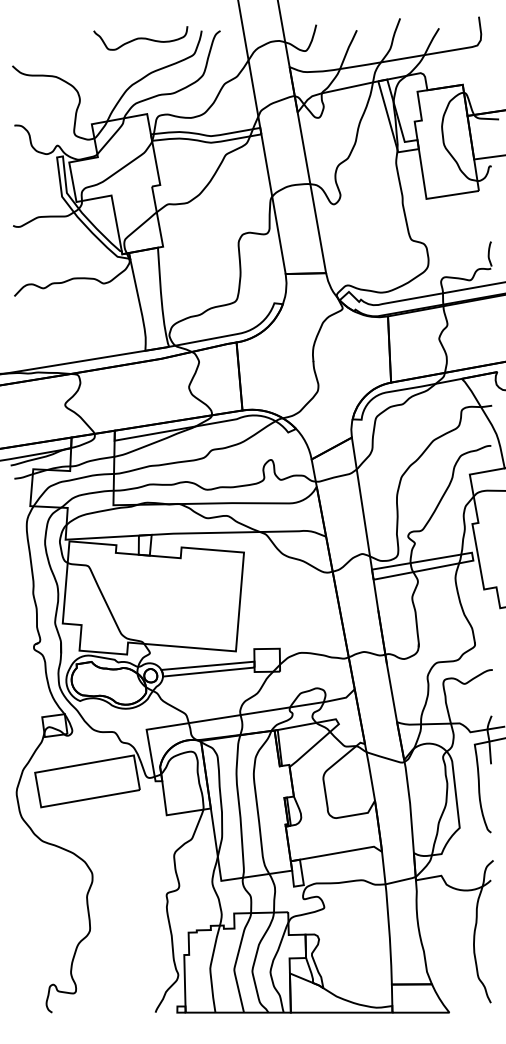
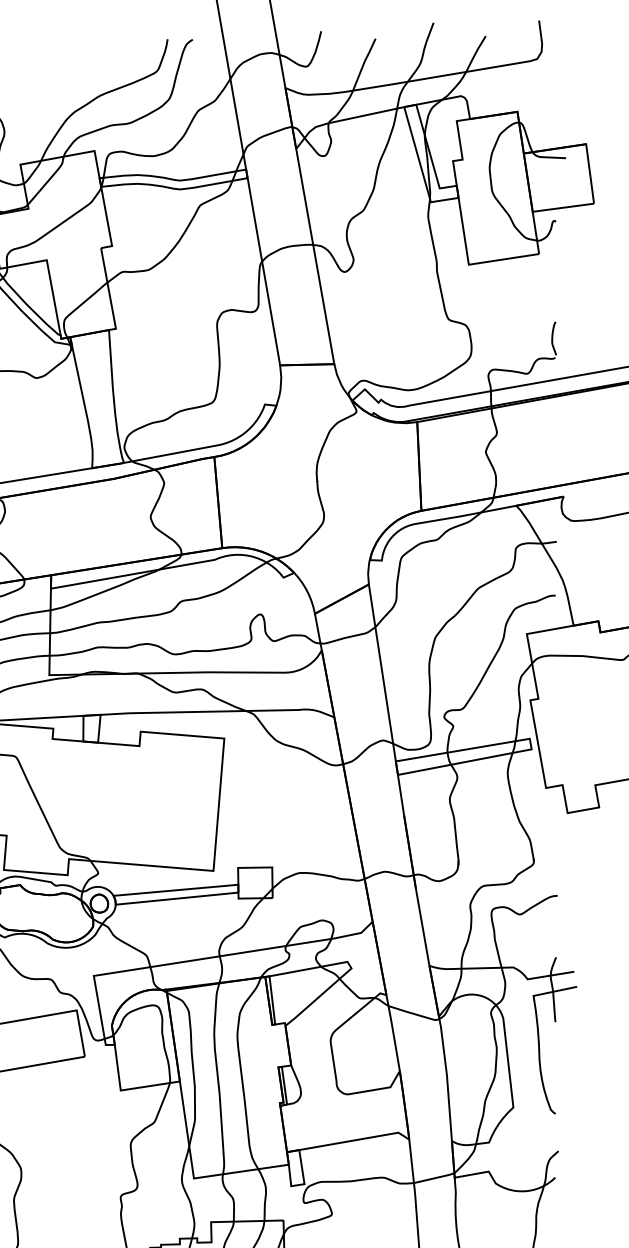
curve: (140, 38) -> (85, 49), removed

